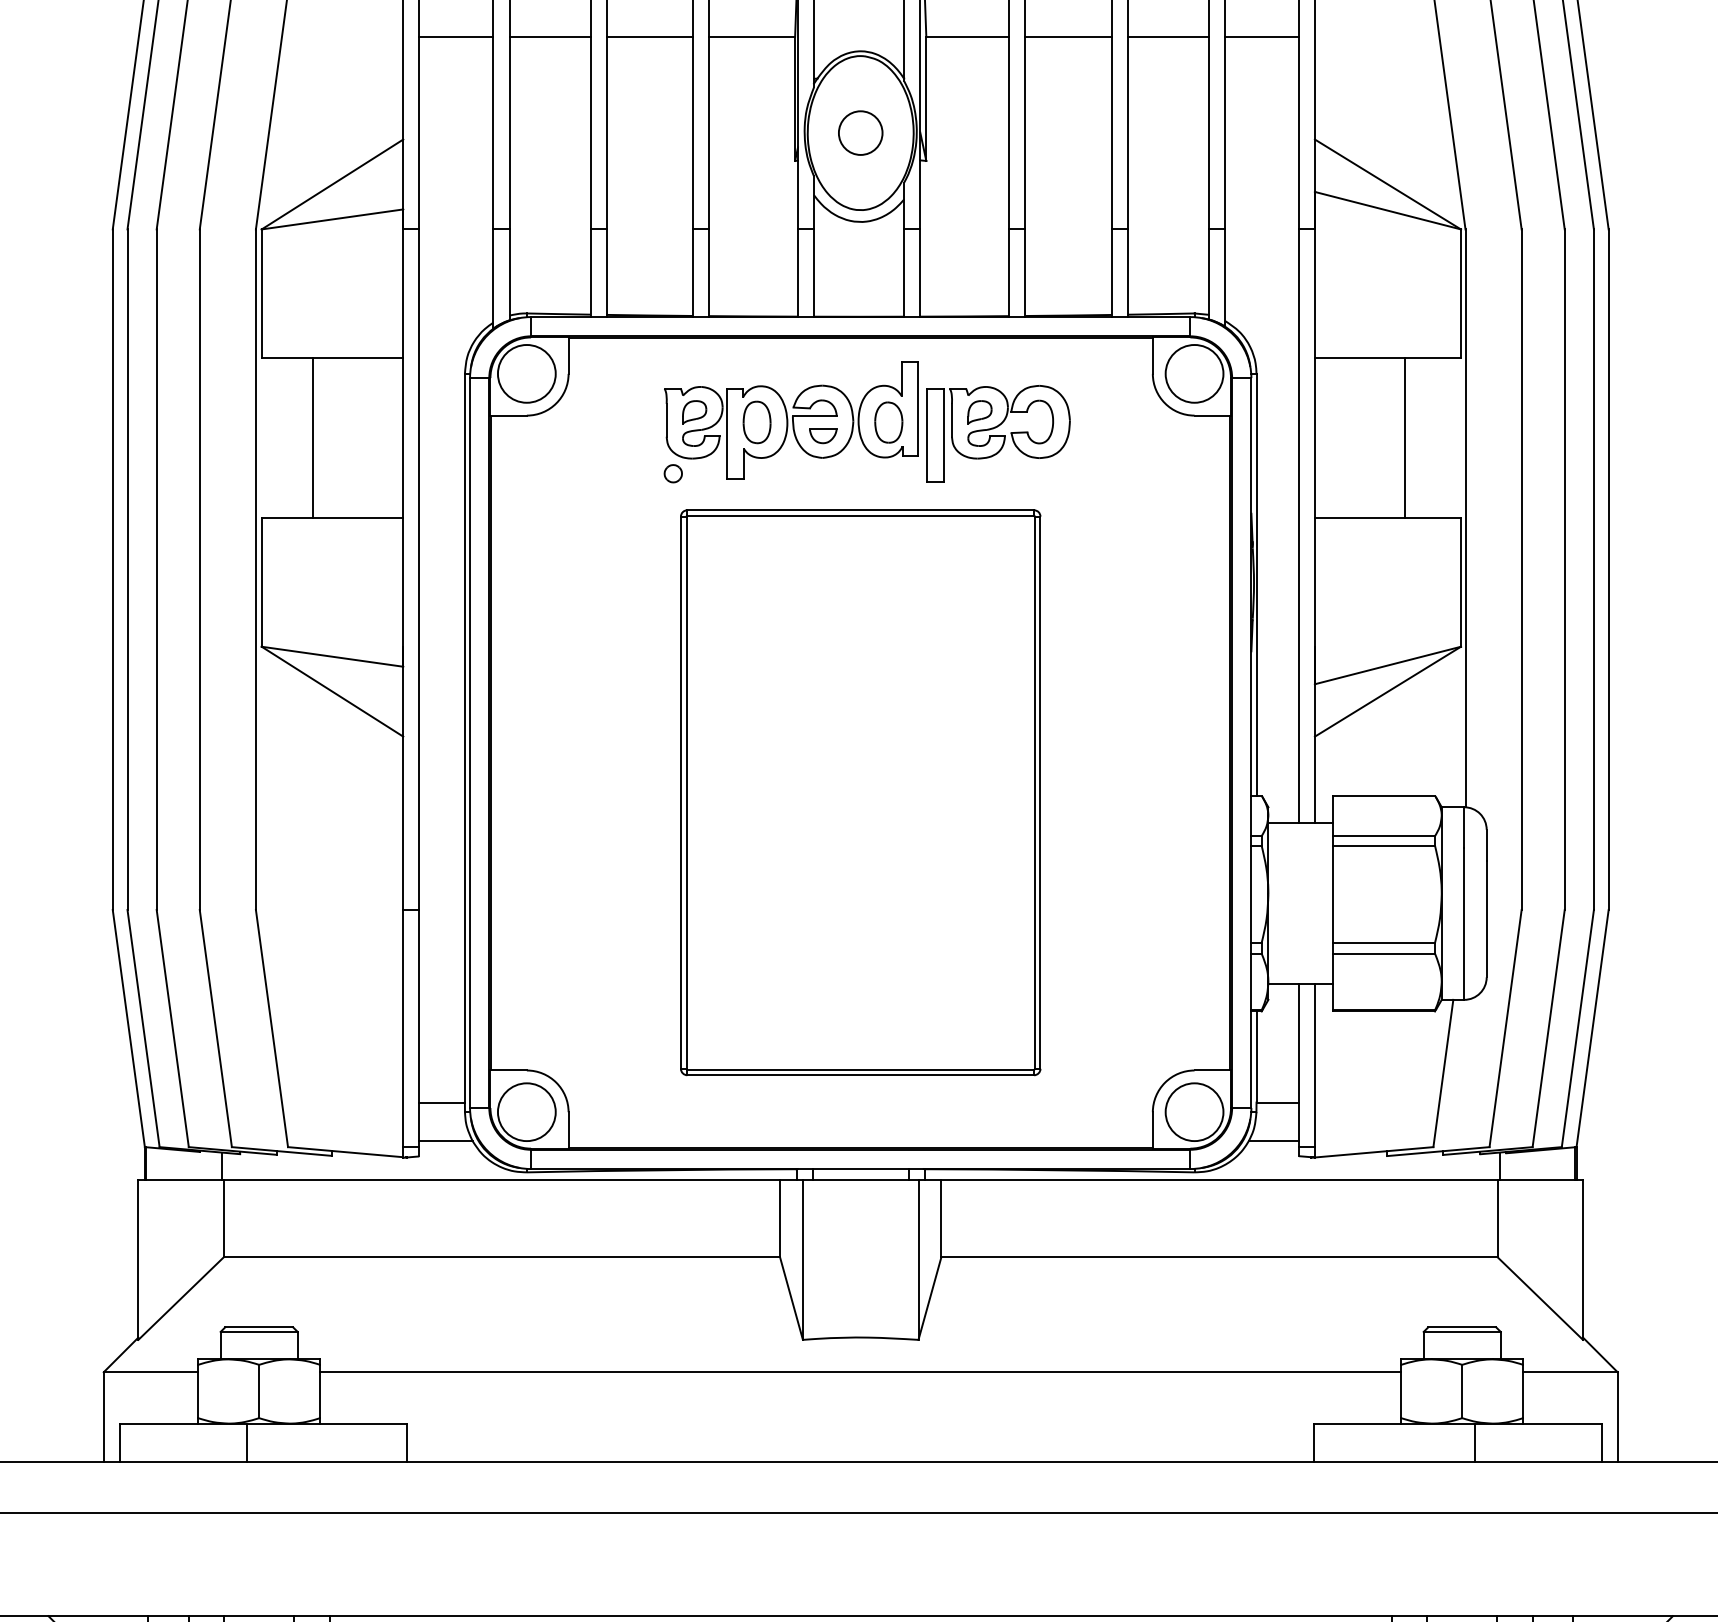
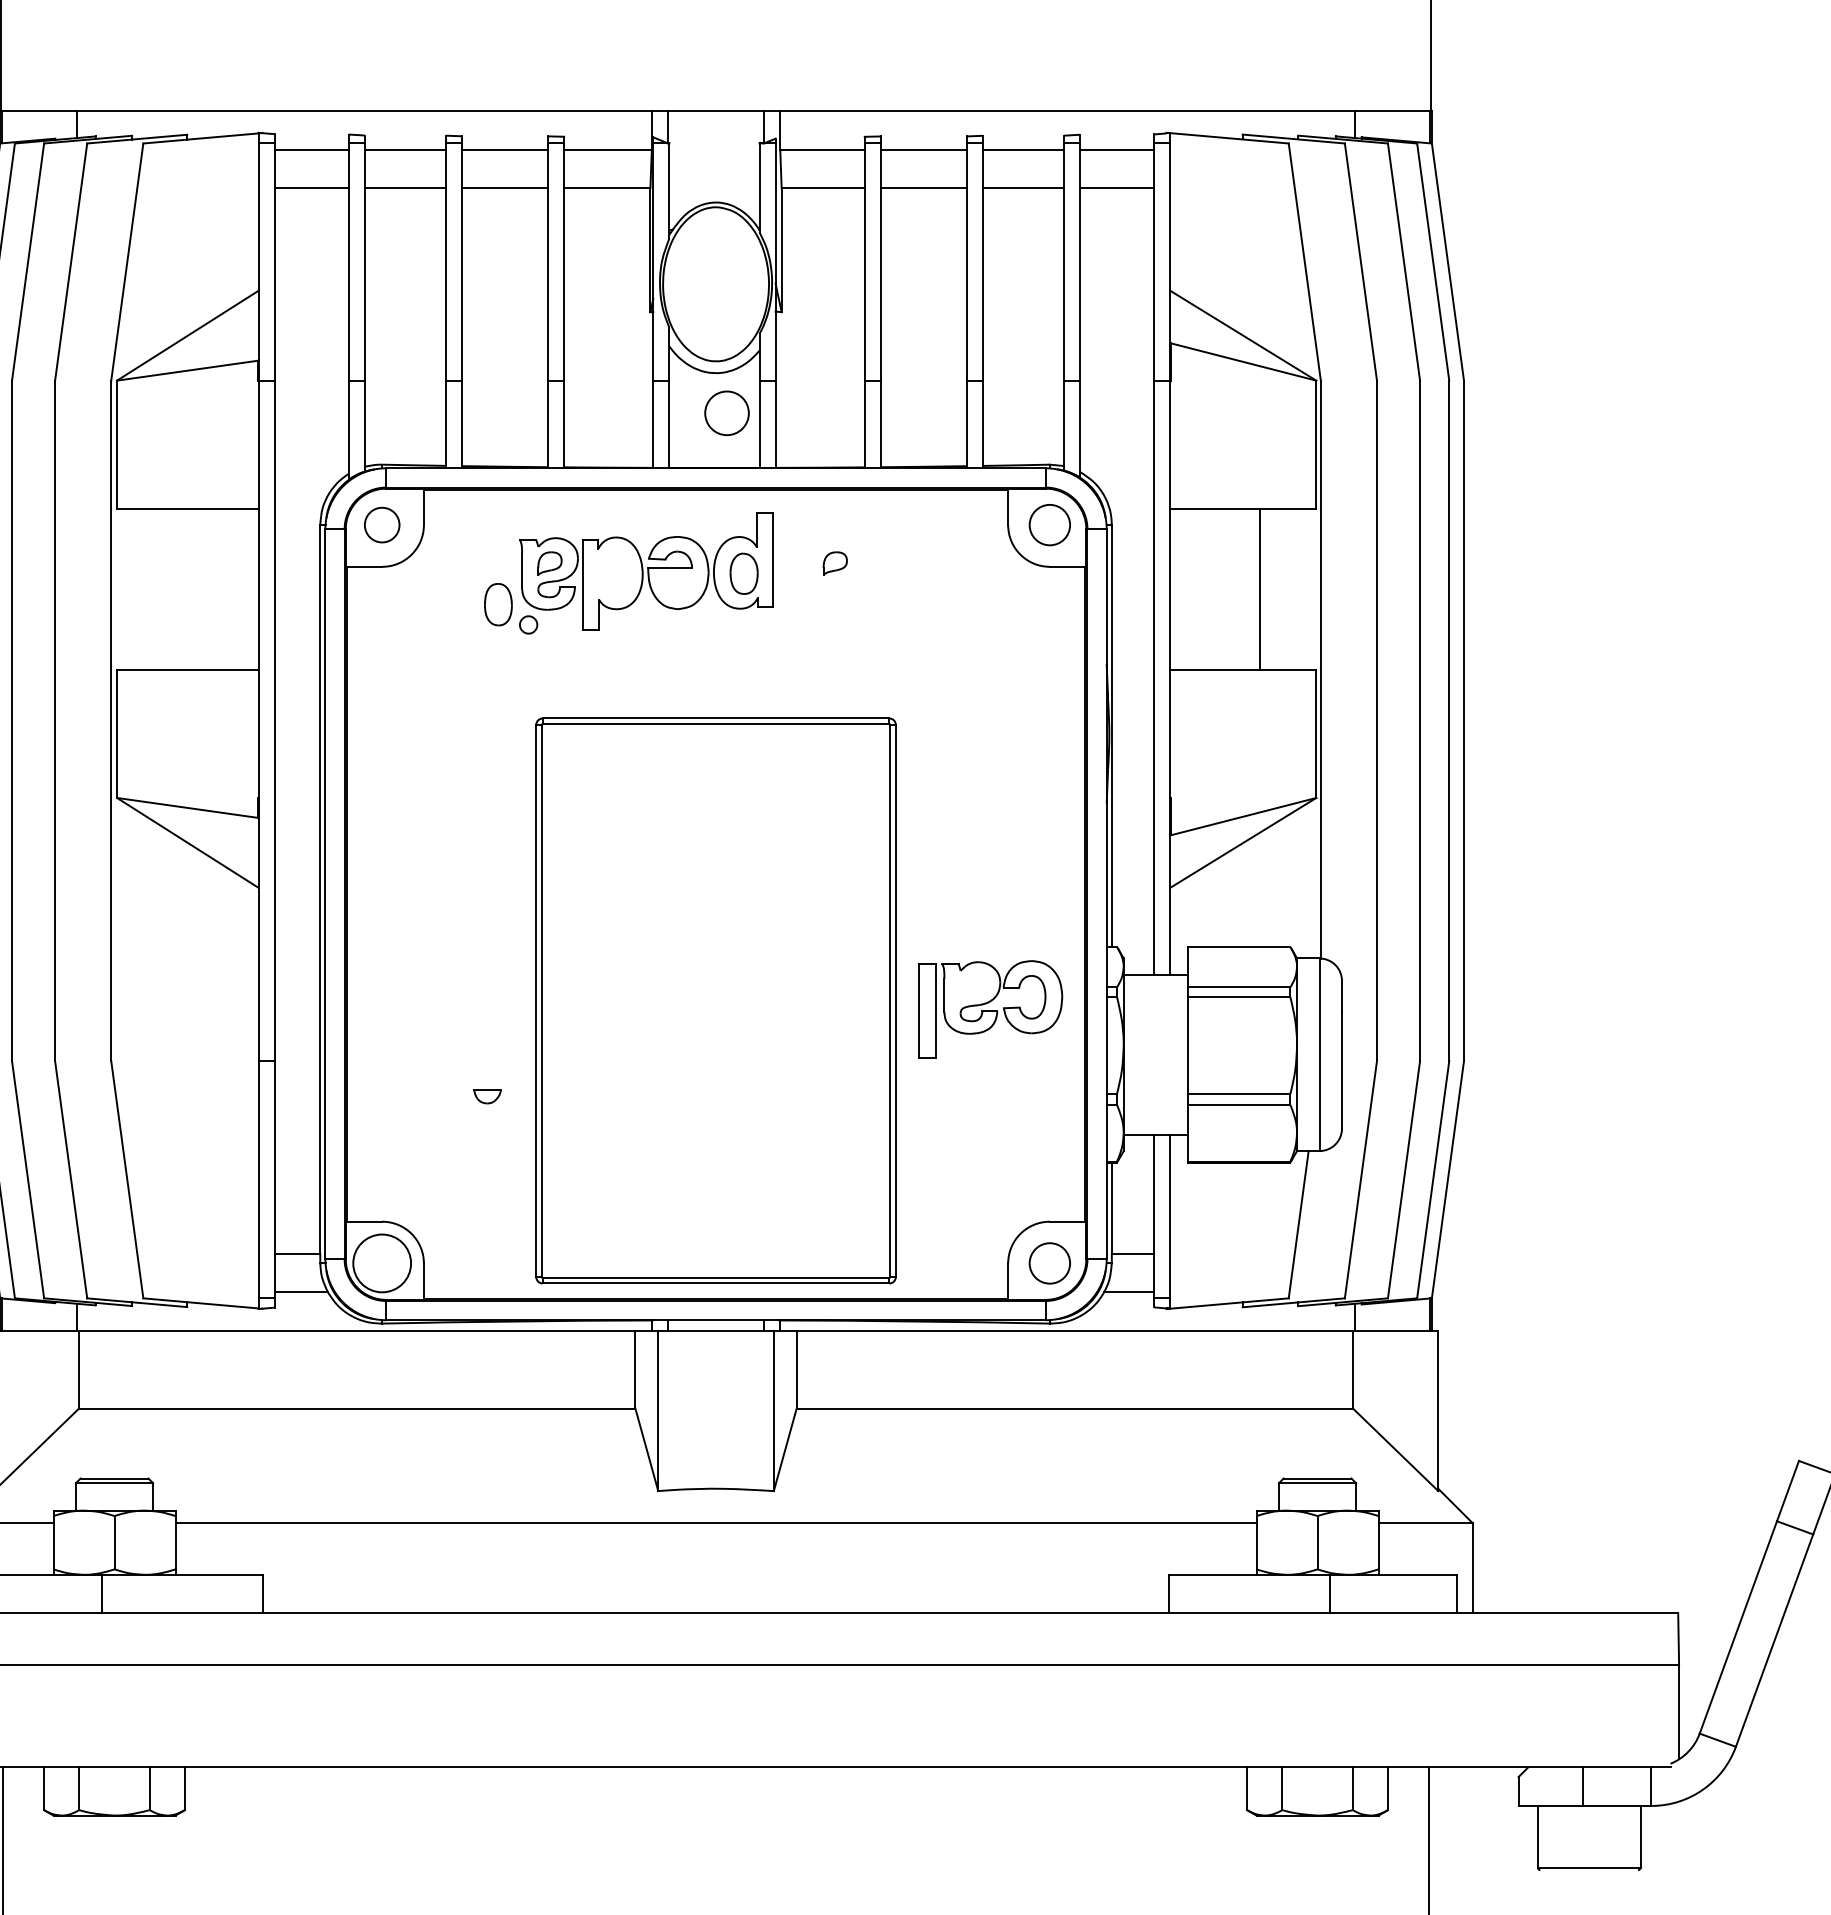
circle: (860, 133) -> (726, 413), moved
circle: (527, 374) -> (382, 525), size x0.6
circle: (1194, 374) -> (1049, 525), size x0.7
part: (757, 422) -> (498, 604), moved
part: (998, 434) -> (990, 1009), moved
part: (823, 436) -> (487, 1096), moved
line: (313, 438) -> (168, 589), removed
part: (860, 792) -> (715, 1000), moved
circle: (1194, 1112) -> (1049, 1263), size x0.7

